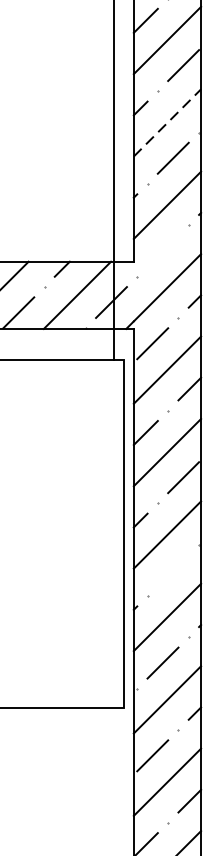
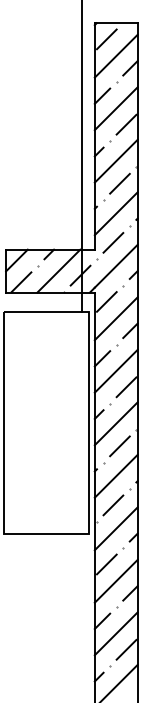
line: (167, 121) -> (116, 160), dashed -> solid
line: (163, 250) -> (113, 242), added
line: (172, 570) -> (119, 446), added

